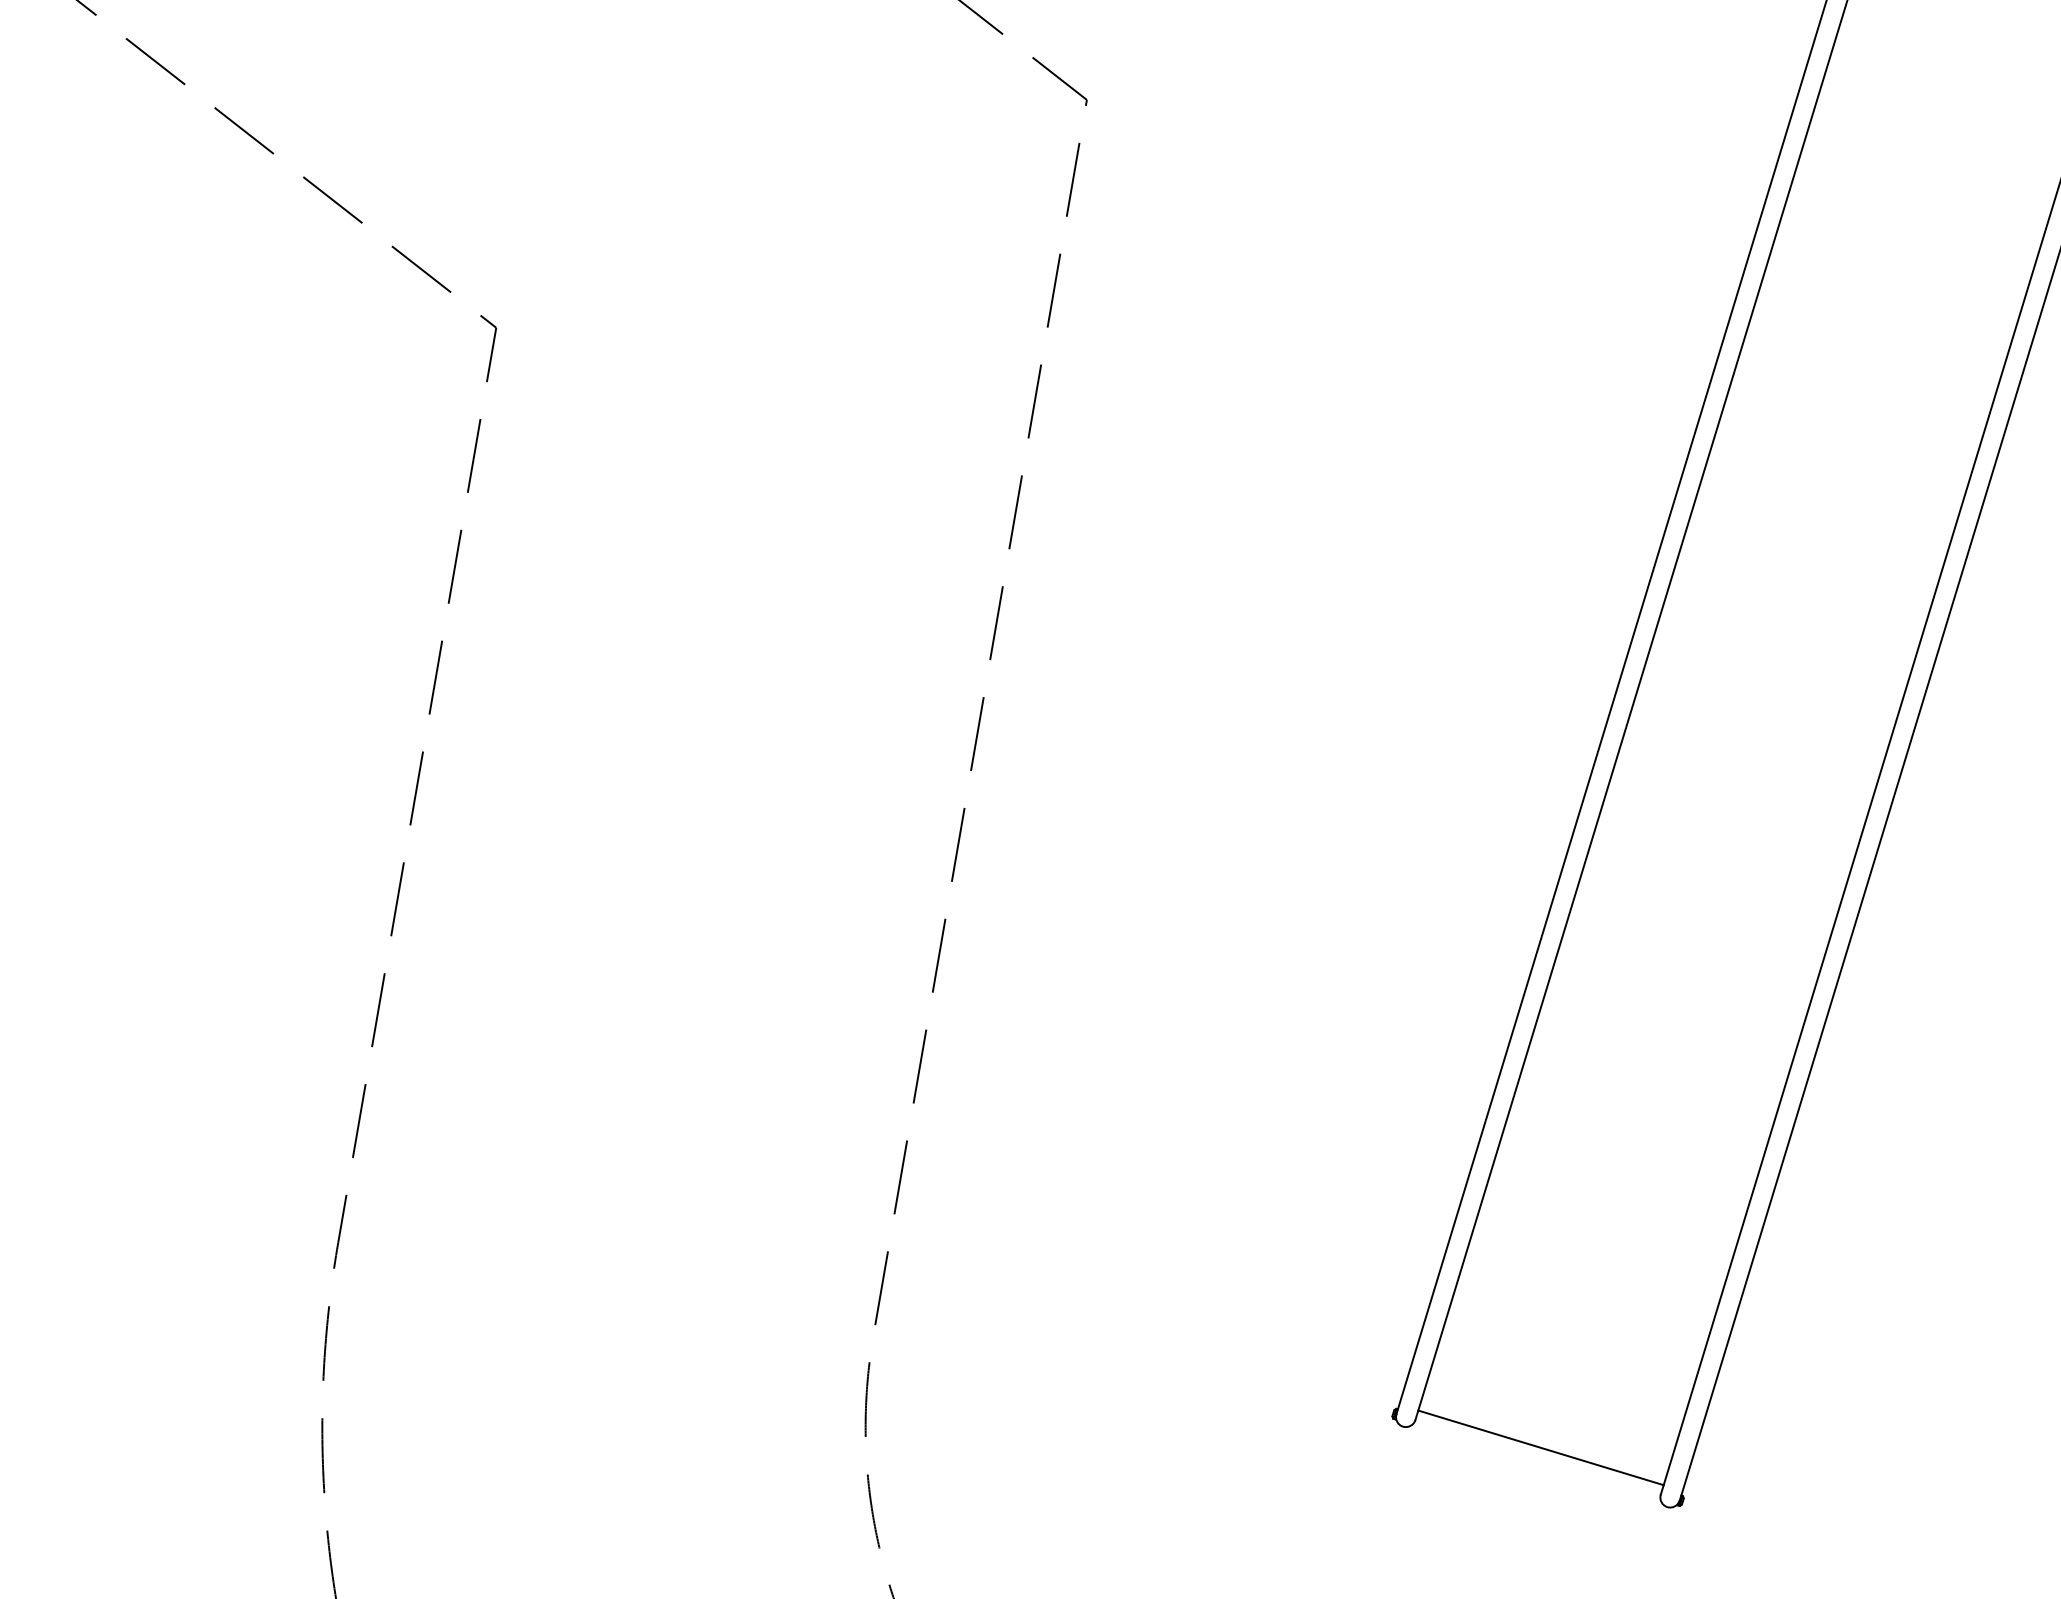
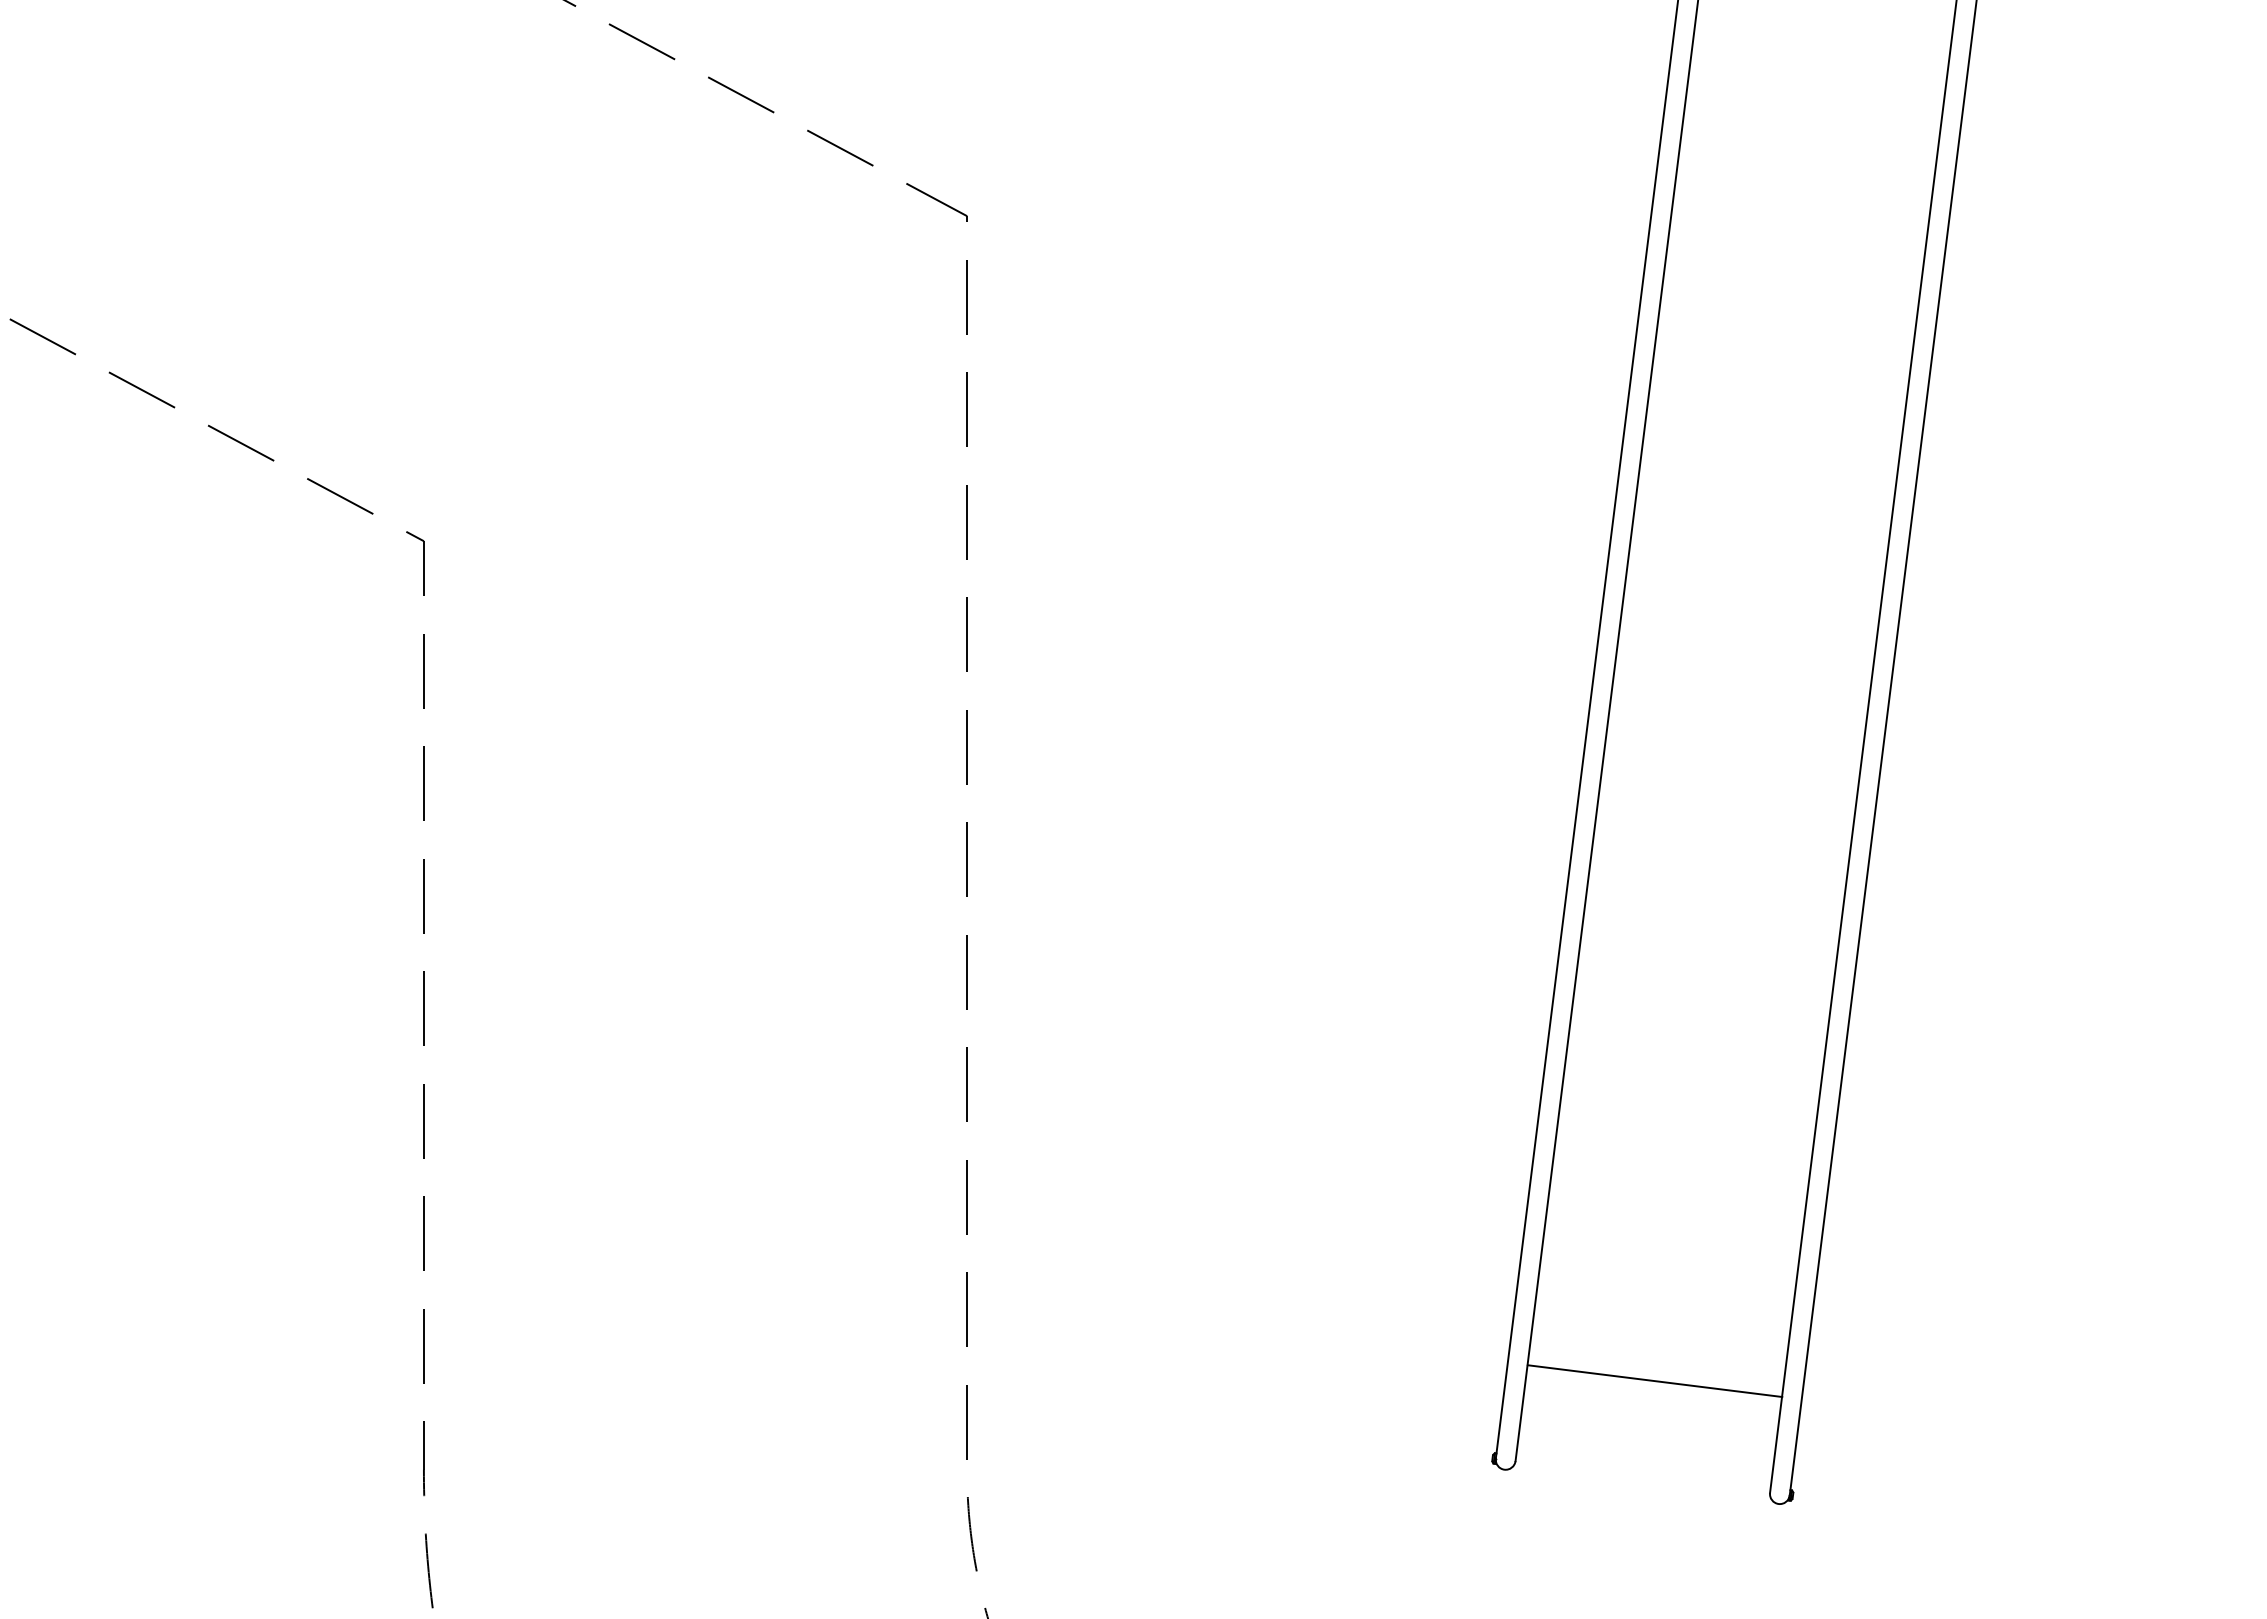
line: (1540, 1448) -> (1654, 1381), moved

